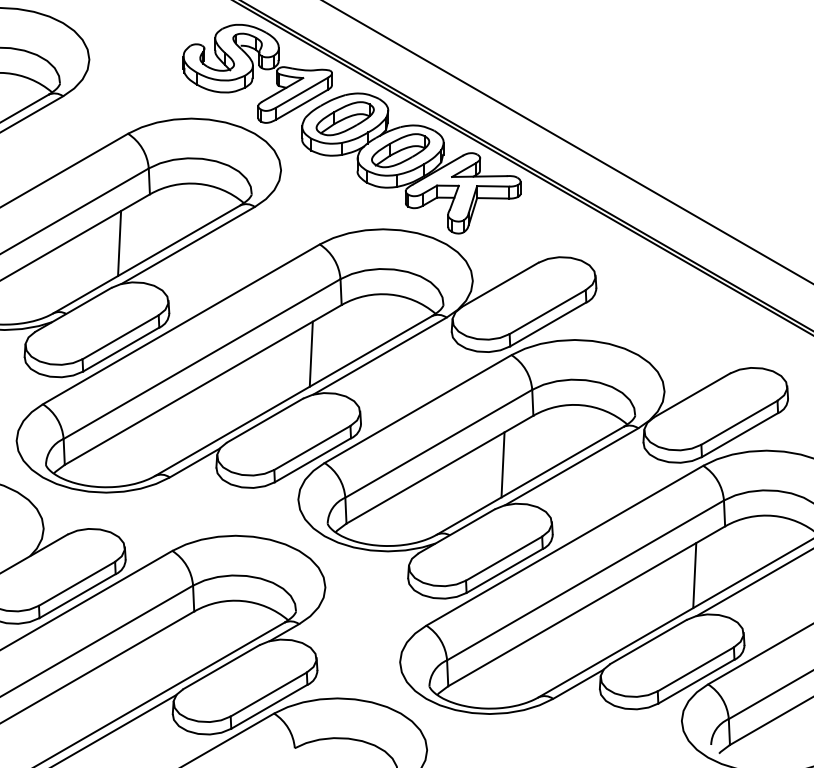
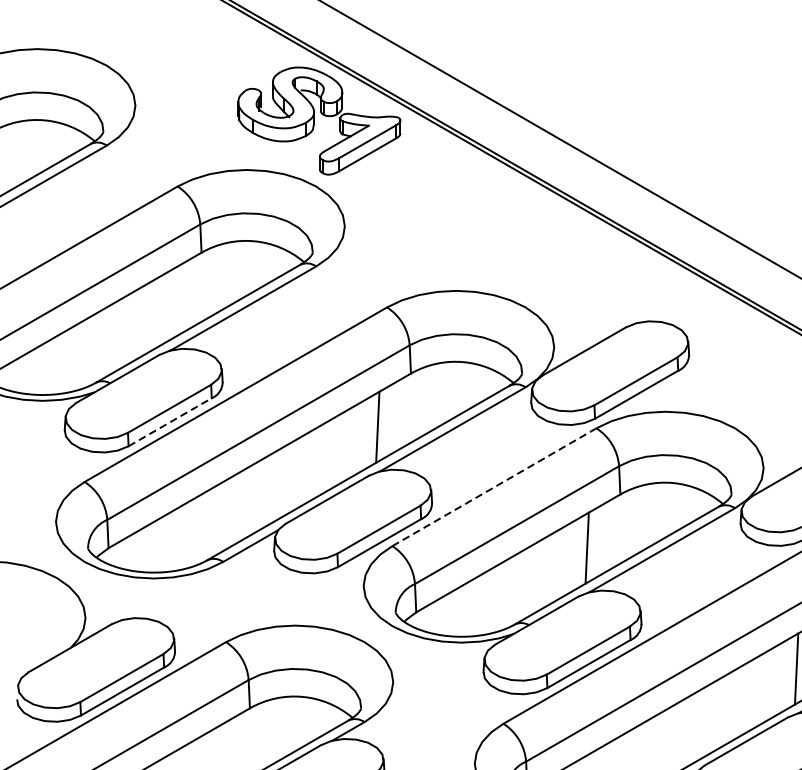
part: (411, 163) -> (487, 218), removed
line: (119, 243) -> (168, 306), removed
line: (121, 349) -> (170, 422), solid -> dashed
line: (418, 409) -> (494, 487), solid -> dashed

